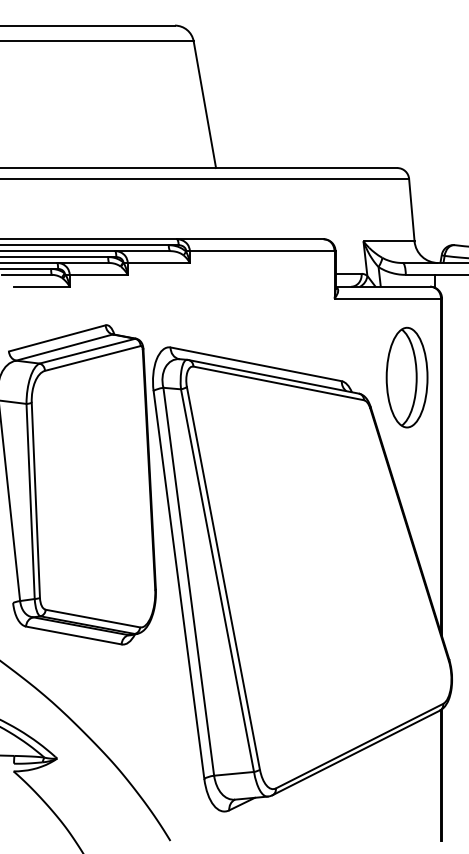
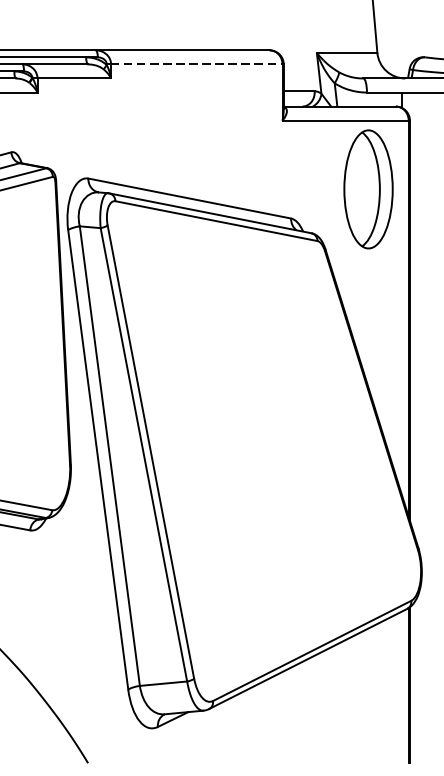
line: (262, 251) -> (197, 64), solid -> dashed
part: (406, 377) -> (367, 189), moved

